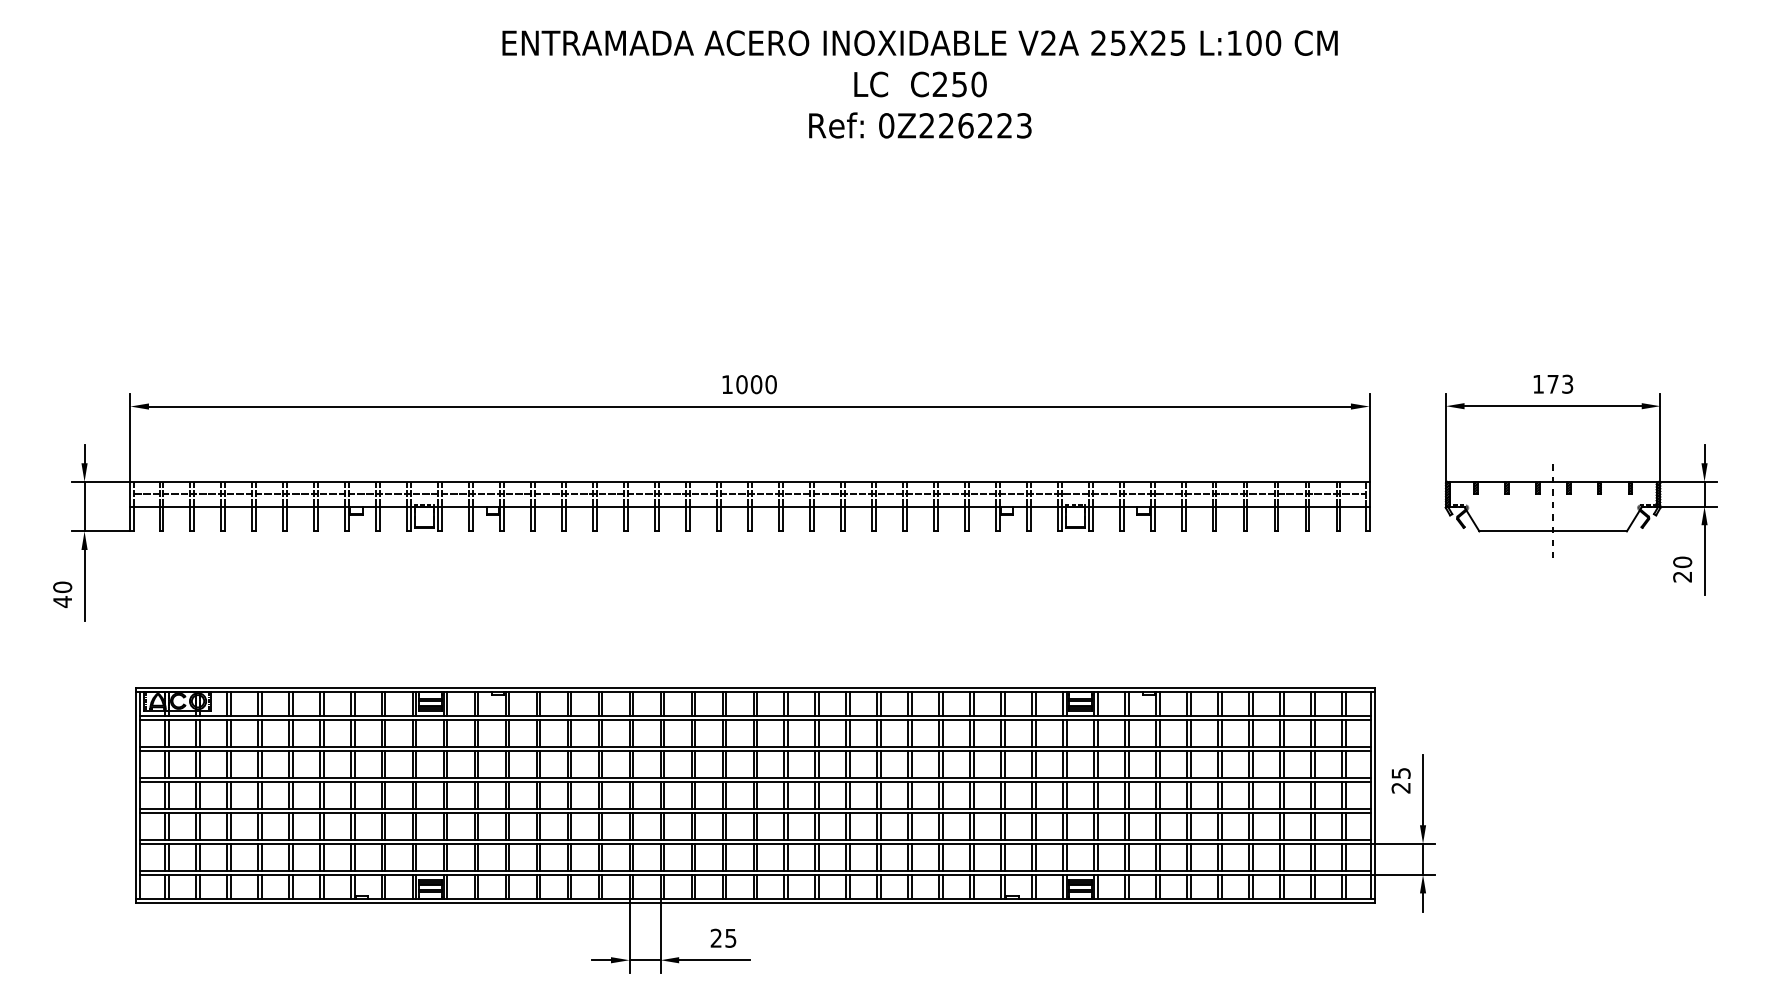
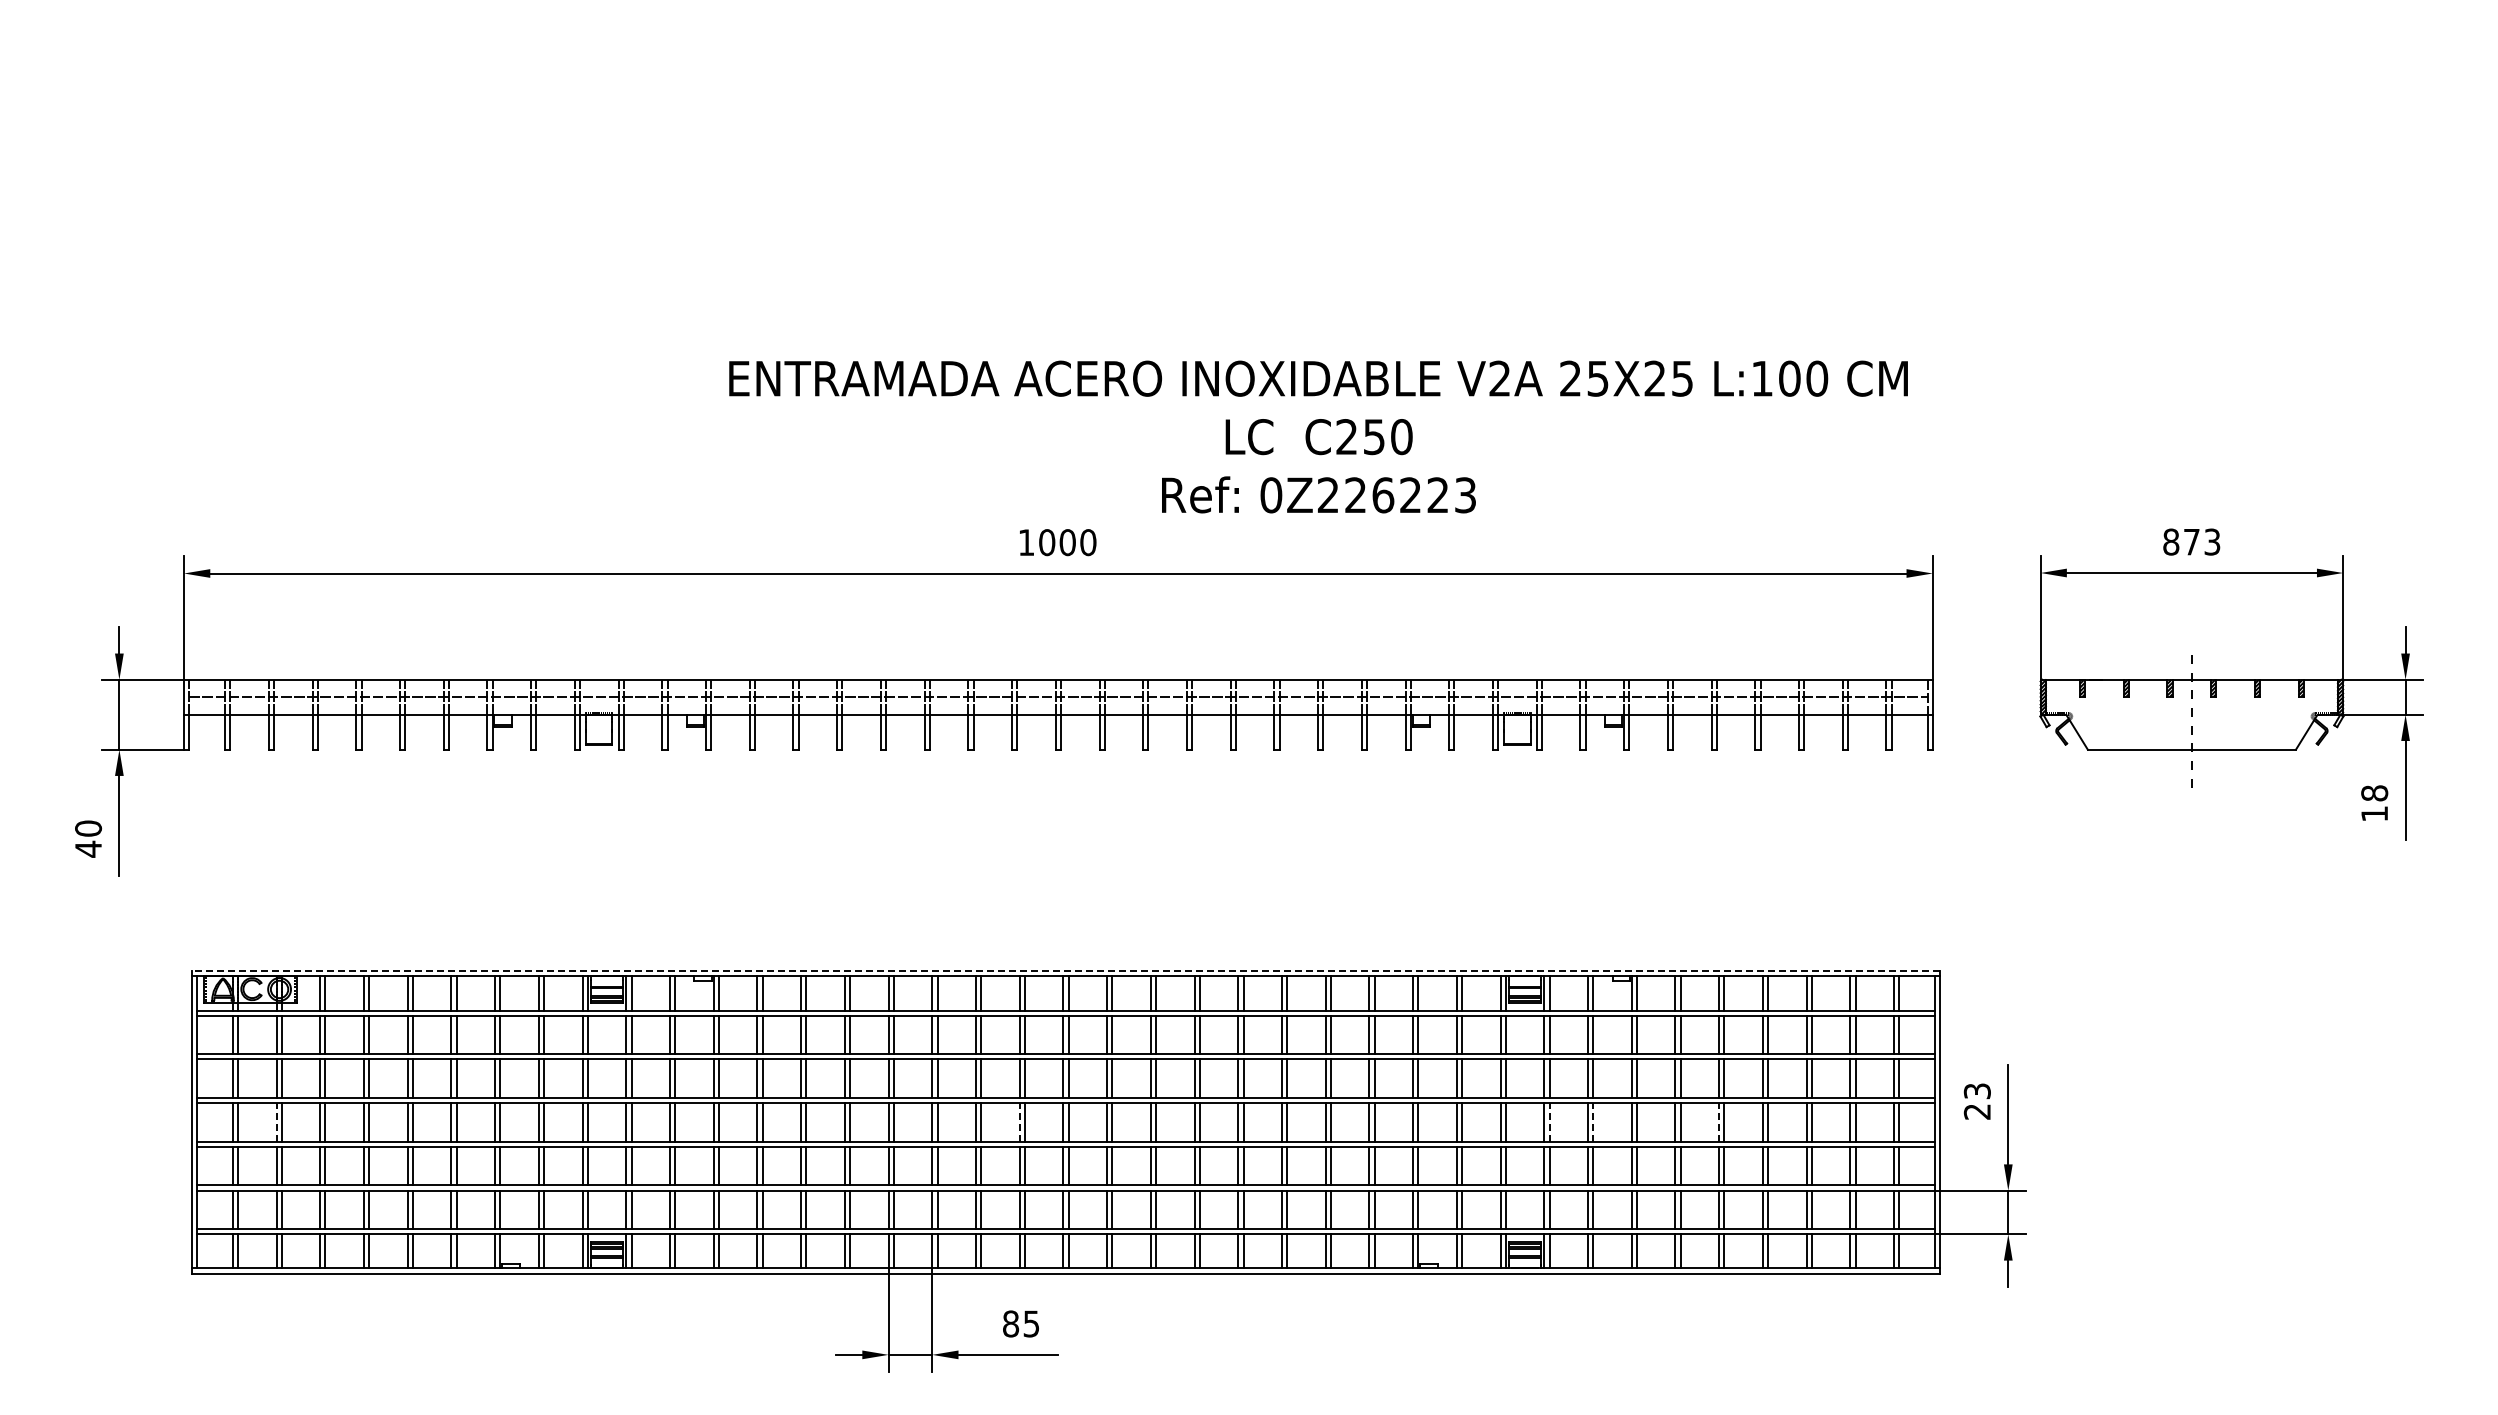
text: (920, 84) -> (1318, 436), moved
text: (1538, 383) -> (2171, 541), 173 -> 873
text: (1682, 569) -> (2374, 803), 20 -> 18
line: (754, 688) -> (1065, 971), solid -> dashed
text: (1400, 772) -> (1976, 1090), 25 -> 23
line: (195, 794) -> (276, 1121), solid -> dashed
line: (722, 794) -> (1019, 1121), solid -> dashed
line: (1097, 794) -> (1549, 1121), solid -> dashed
line: (1129, 794) -> (1593, 1121), solid -> dashed
line: (1218, 794) -> (1719, 1121), solid -> dashed
text: (716, 937) -> (1011, 1323), 25 -> 85

